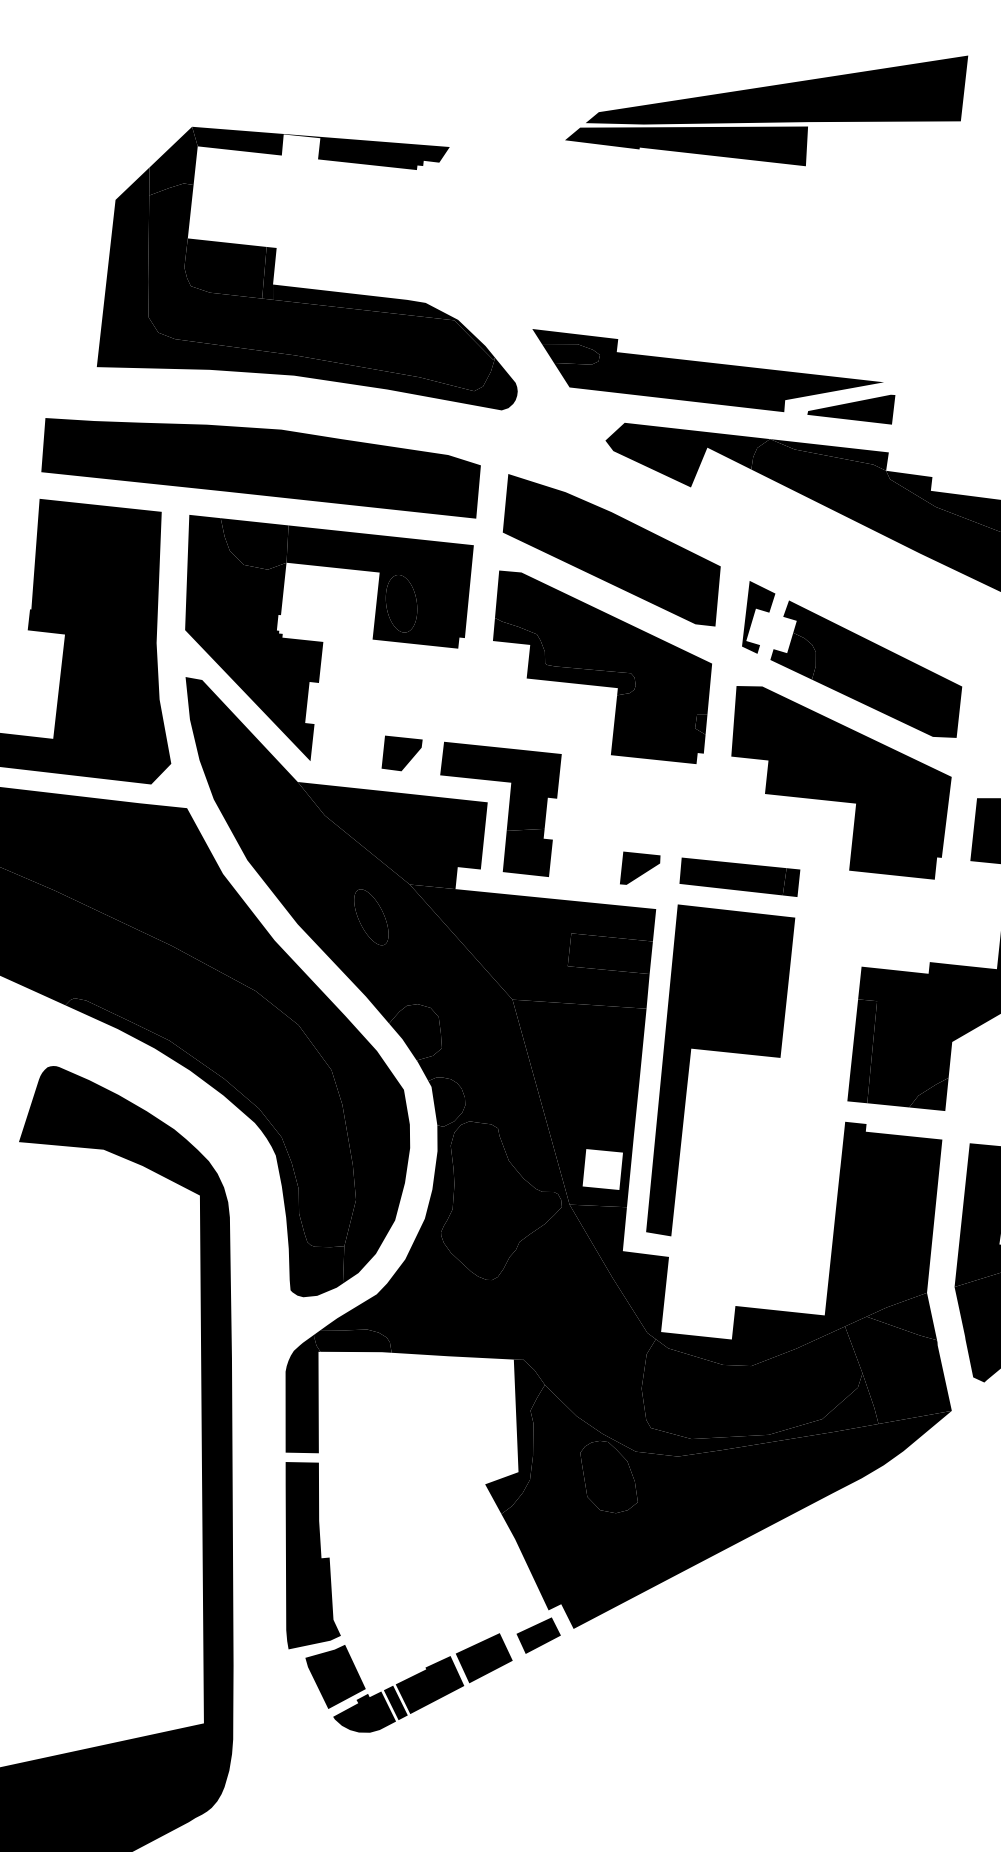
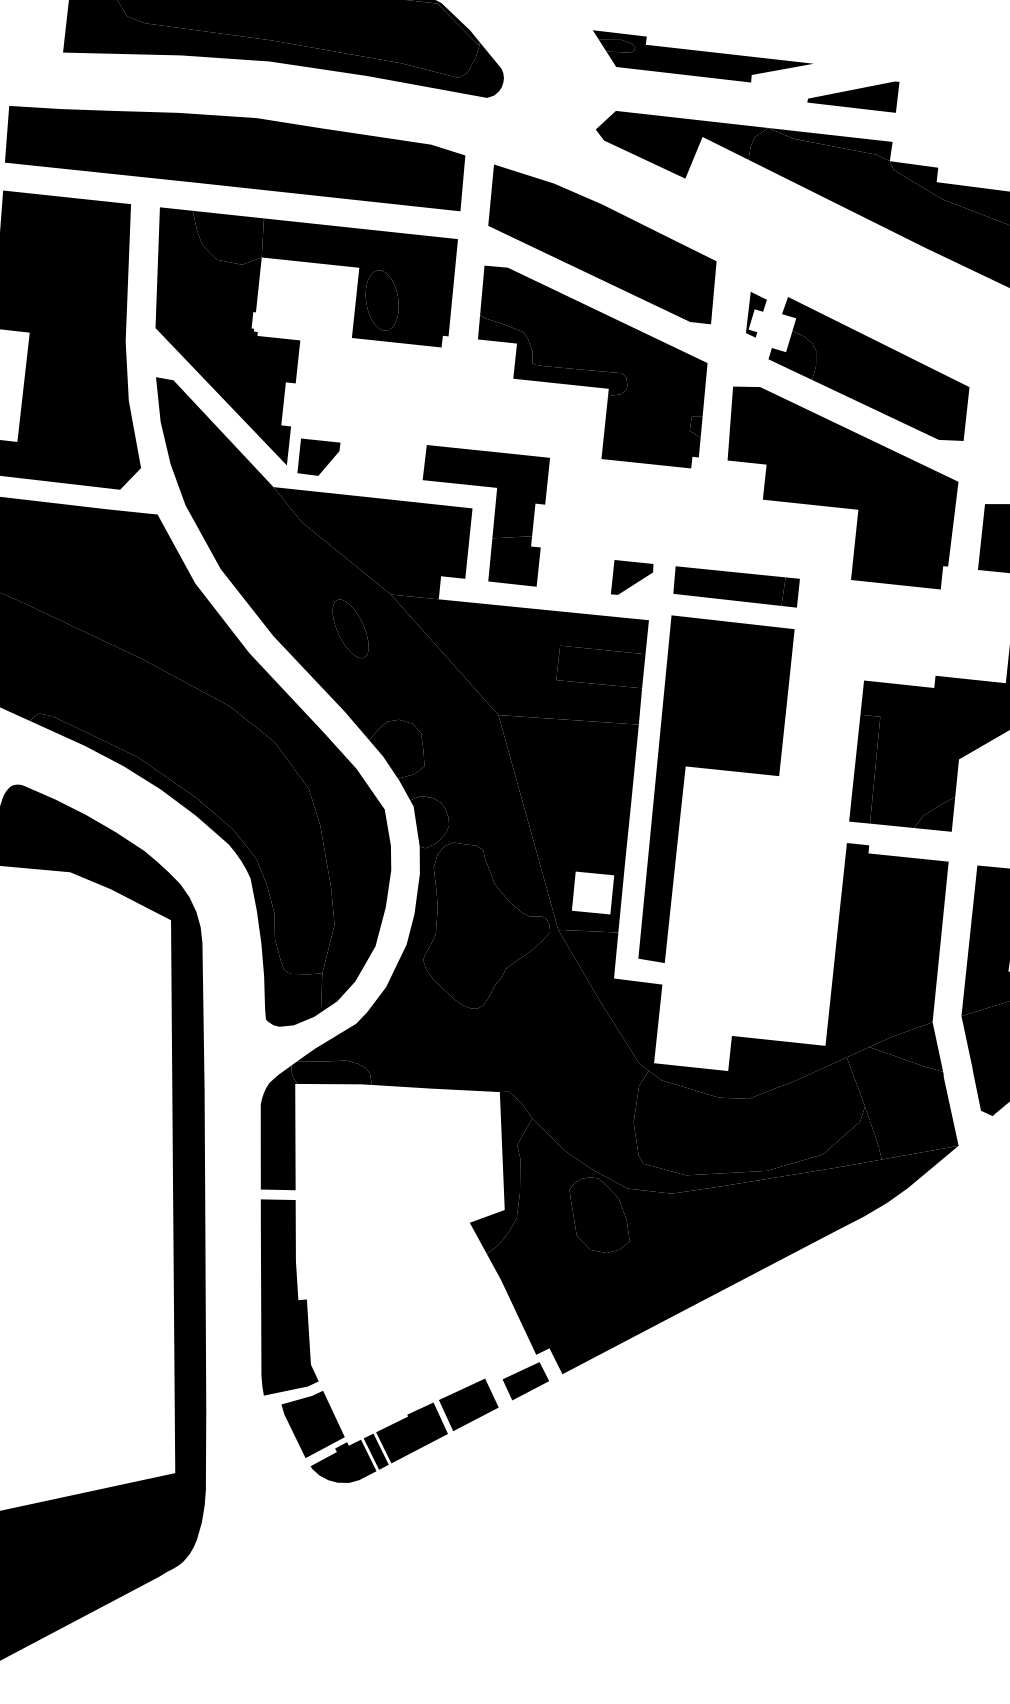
part: (707, 370) -> (702, 56), size x0.6
part: (758, 617) -> (756, 314), size x0.6
part: (401, 753) -> (318, 457), moved

